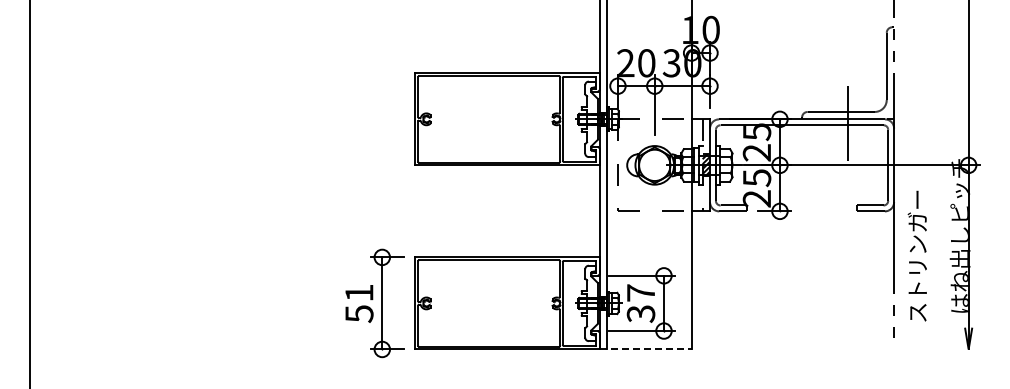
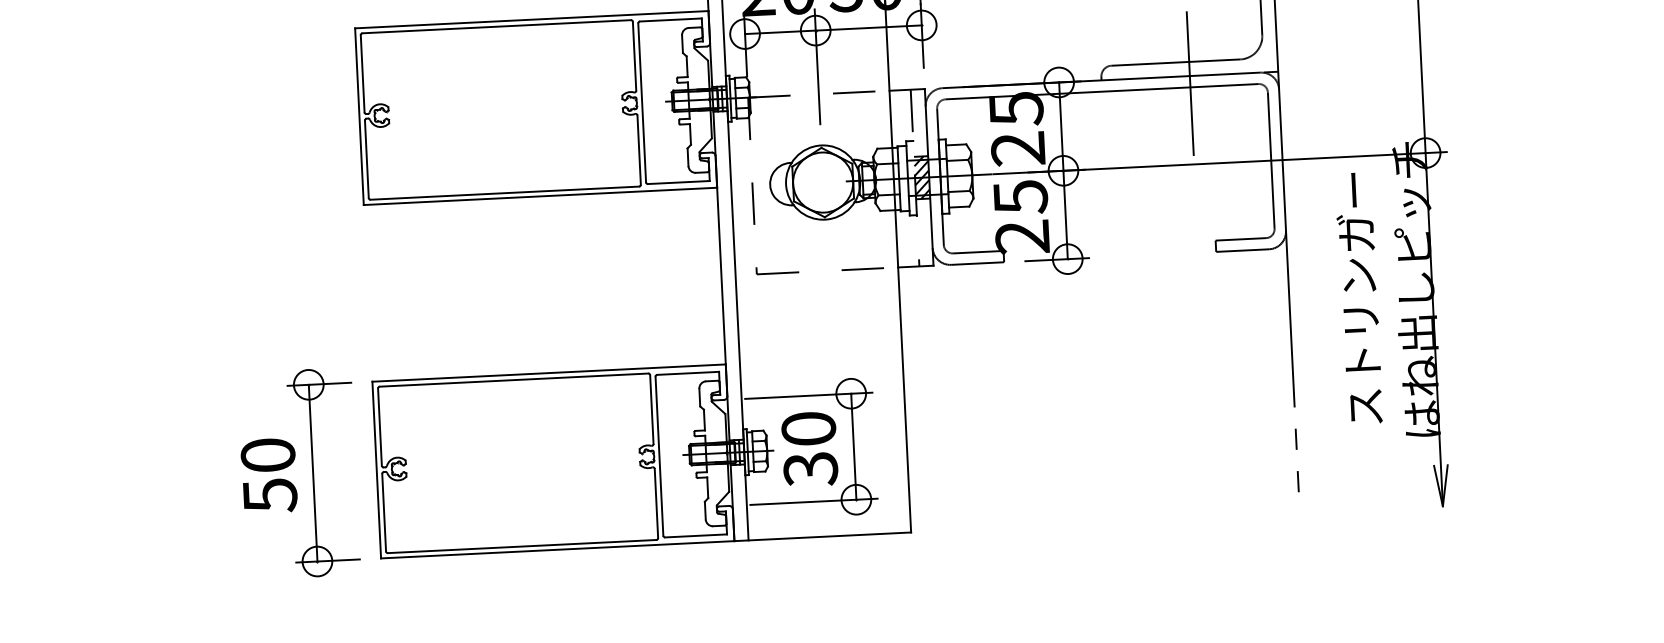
text: (916, 255) -> (1357, 297), moved
text: (359, 292) -> (268, 454), 51 -> 50
text: (640, 292) -> (807, 427), 37 -> 30
line: (646, 349) -> (824, 536), dashed -> solid

